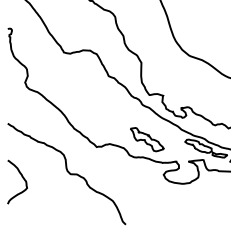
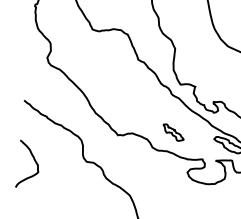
part: (147, 139) -> (173, 132), size x0.6

